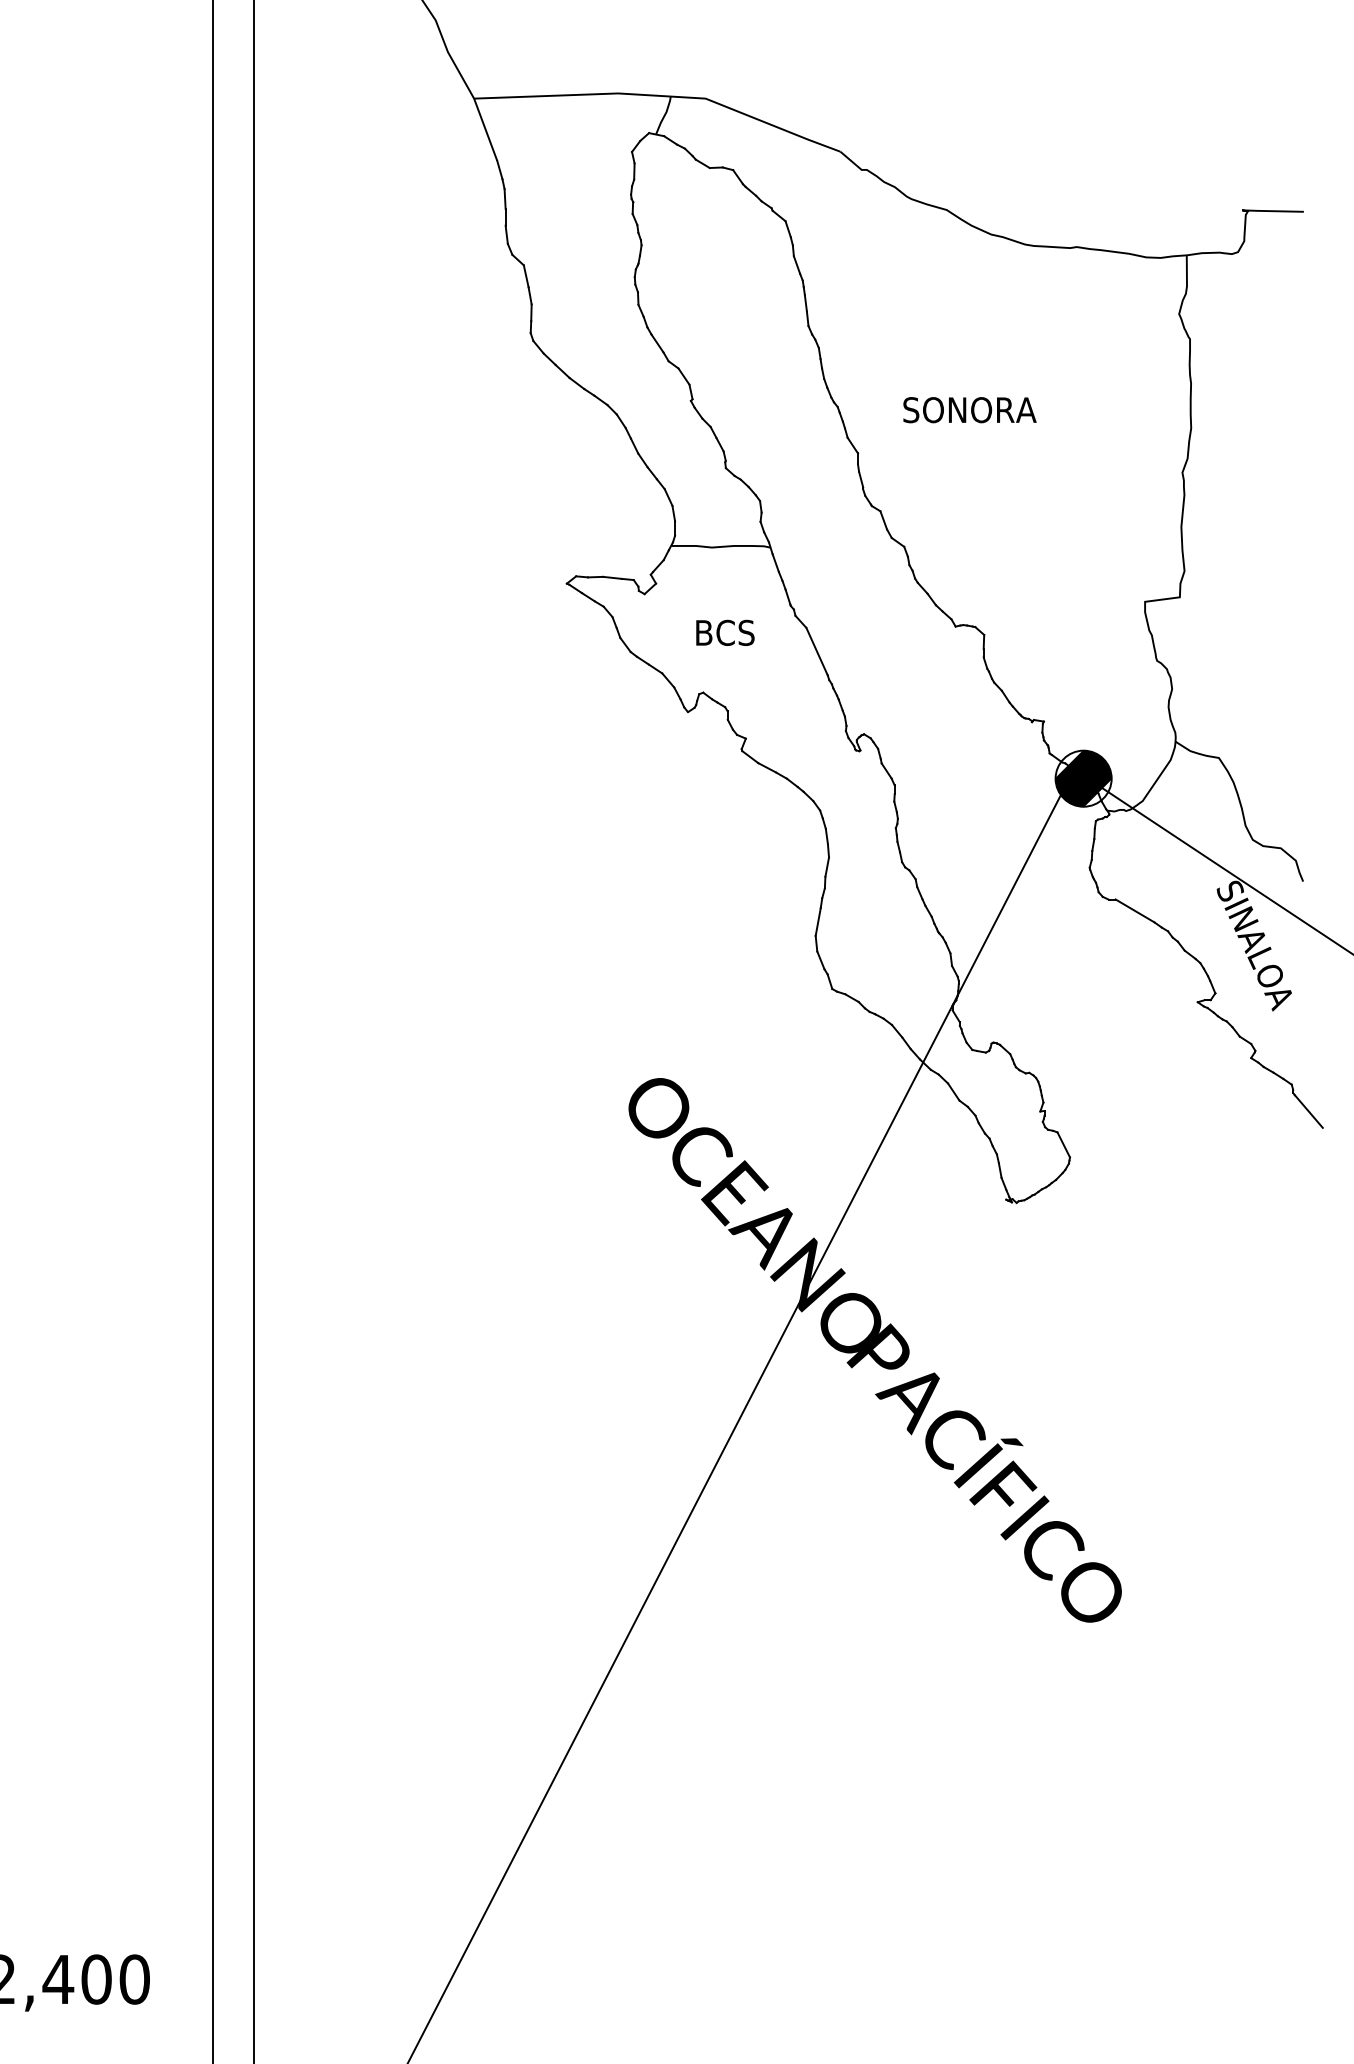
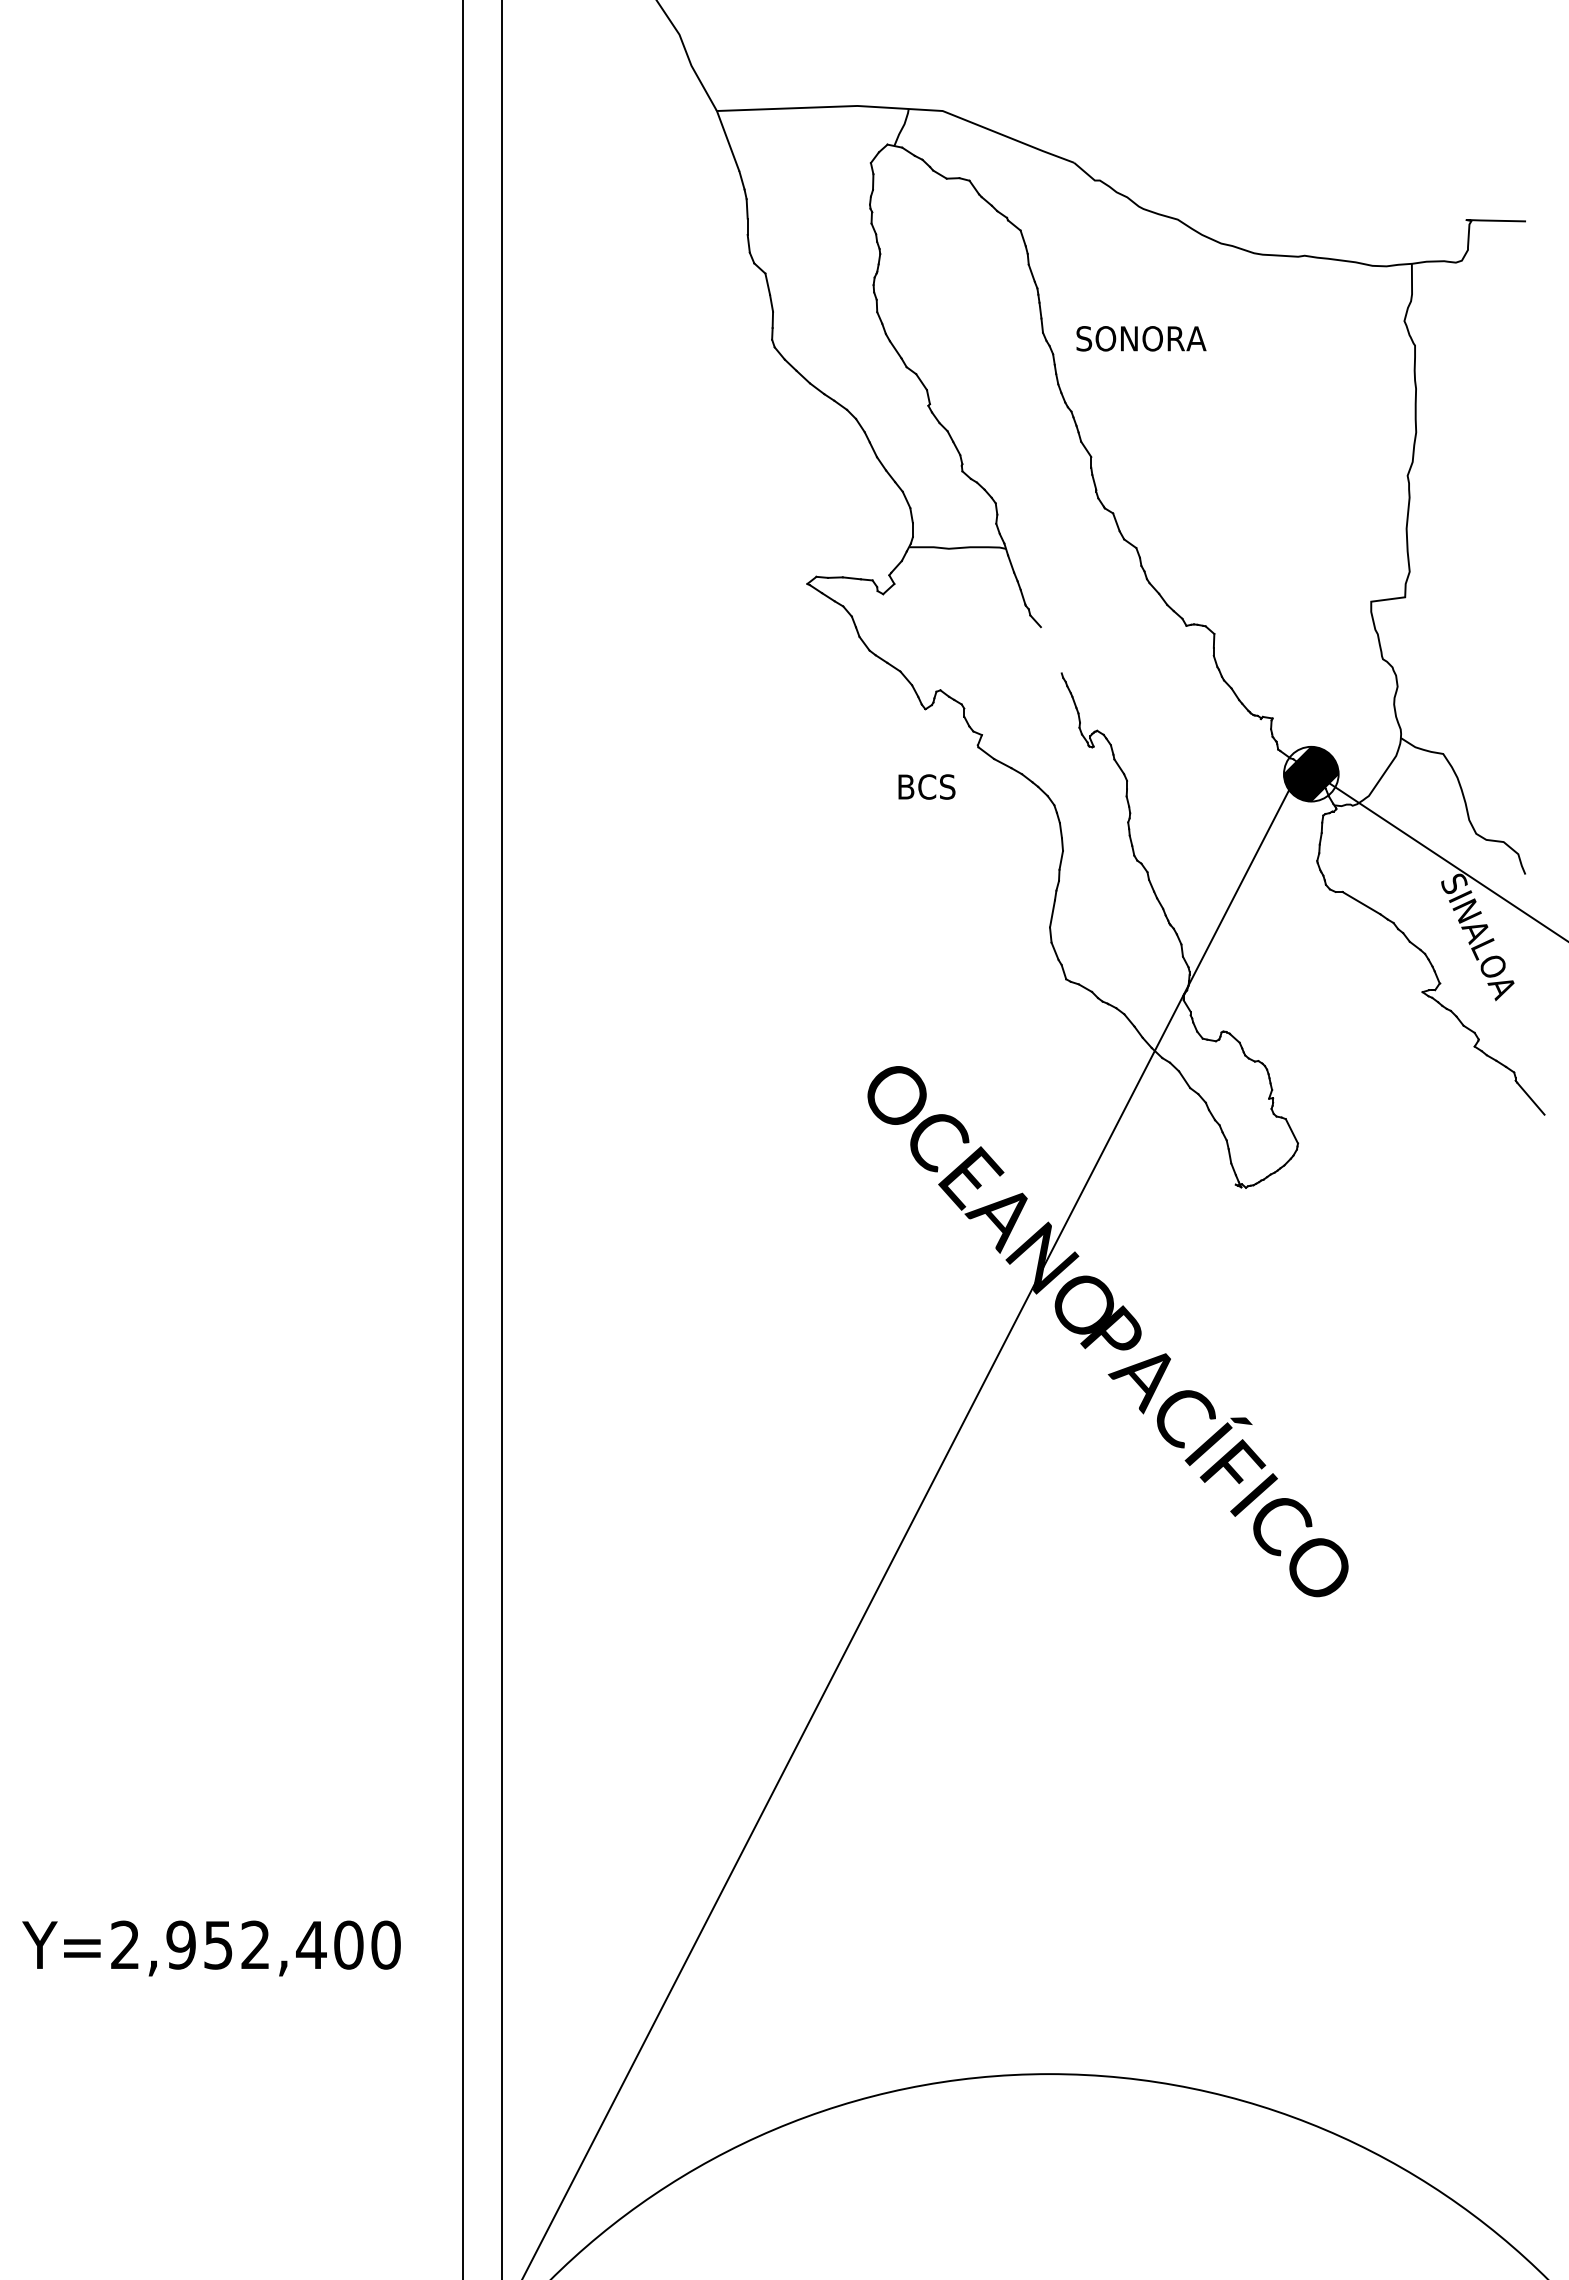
text: (970, 409) -> (1141, 338), moved
text: (724, 632) -> (926, 786), moved
line: (816, 651) -> (1050, 650), removed

